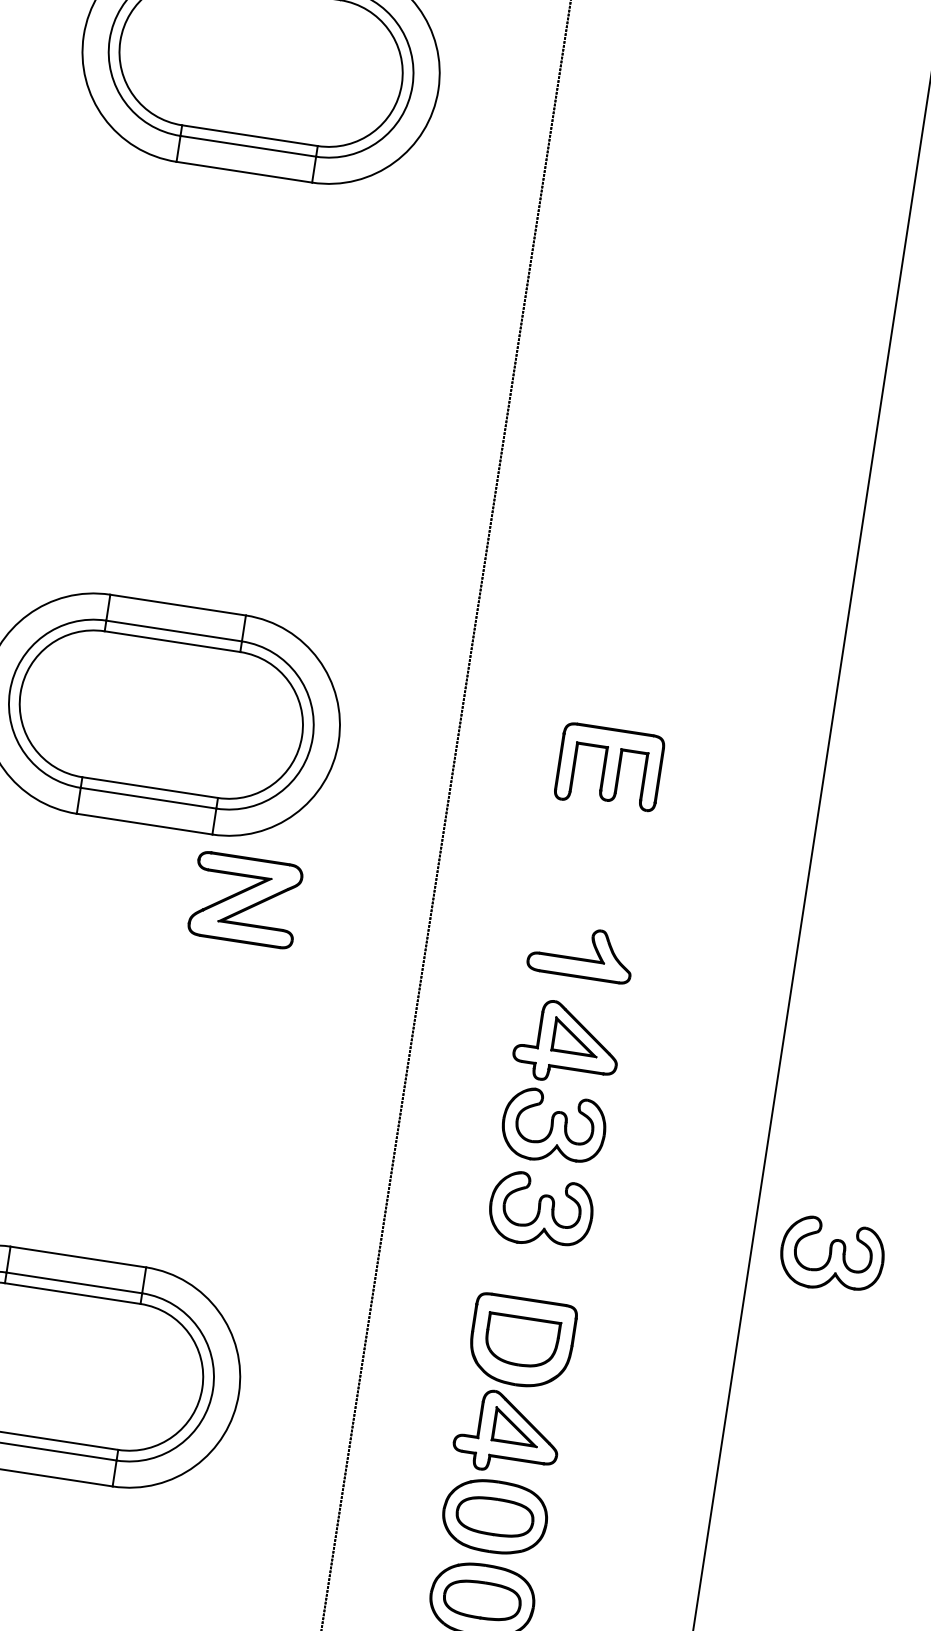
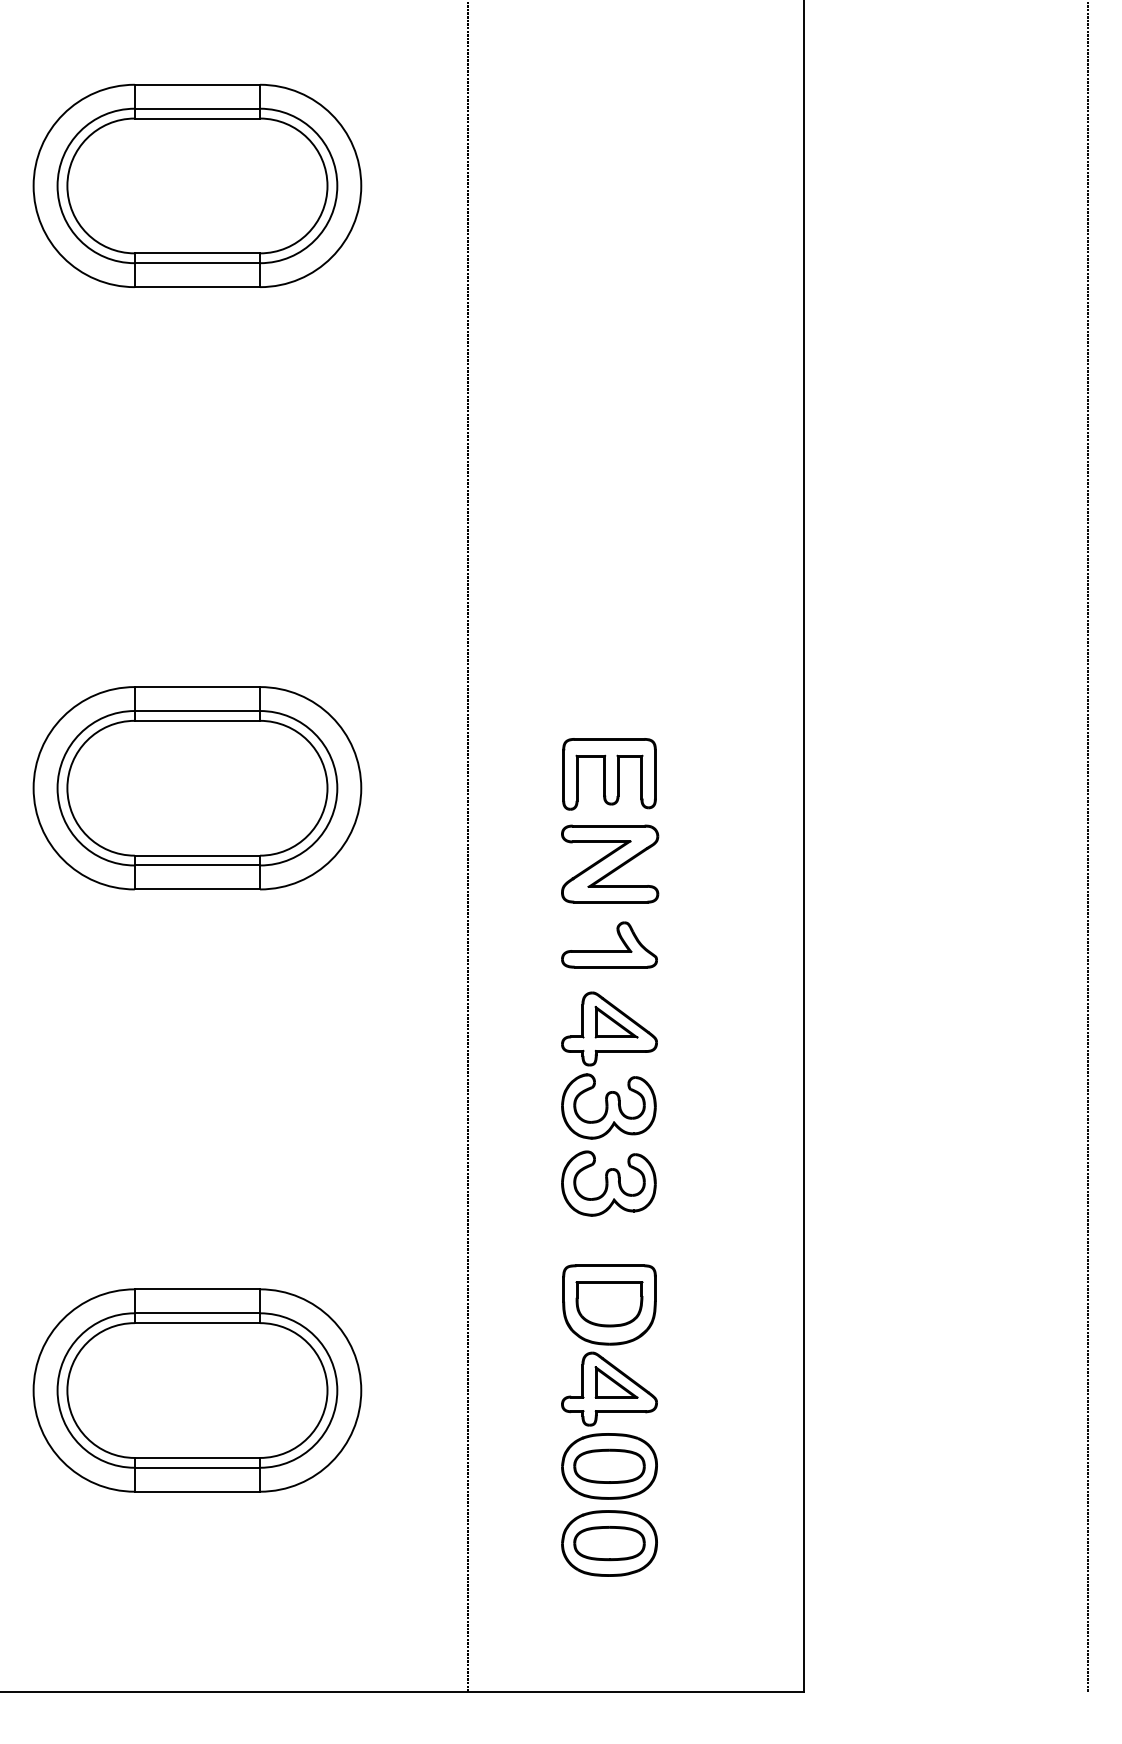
part: (246, 899) -> (610, 863), moved
part: (831, 1255) -> (877, 1183), removed

